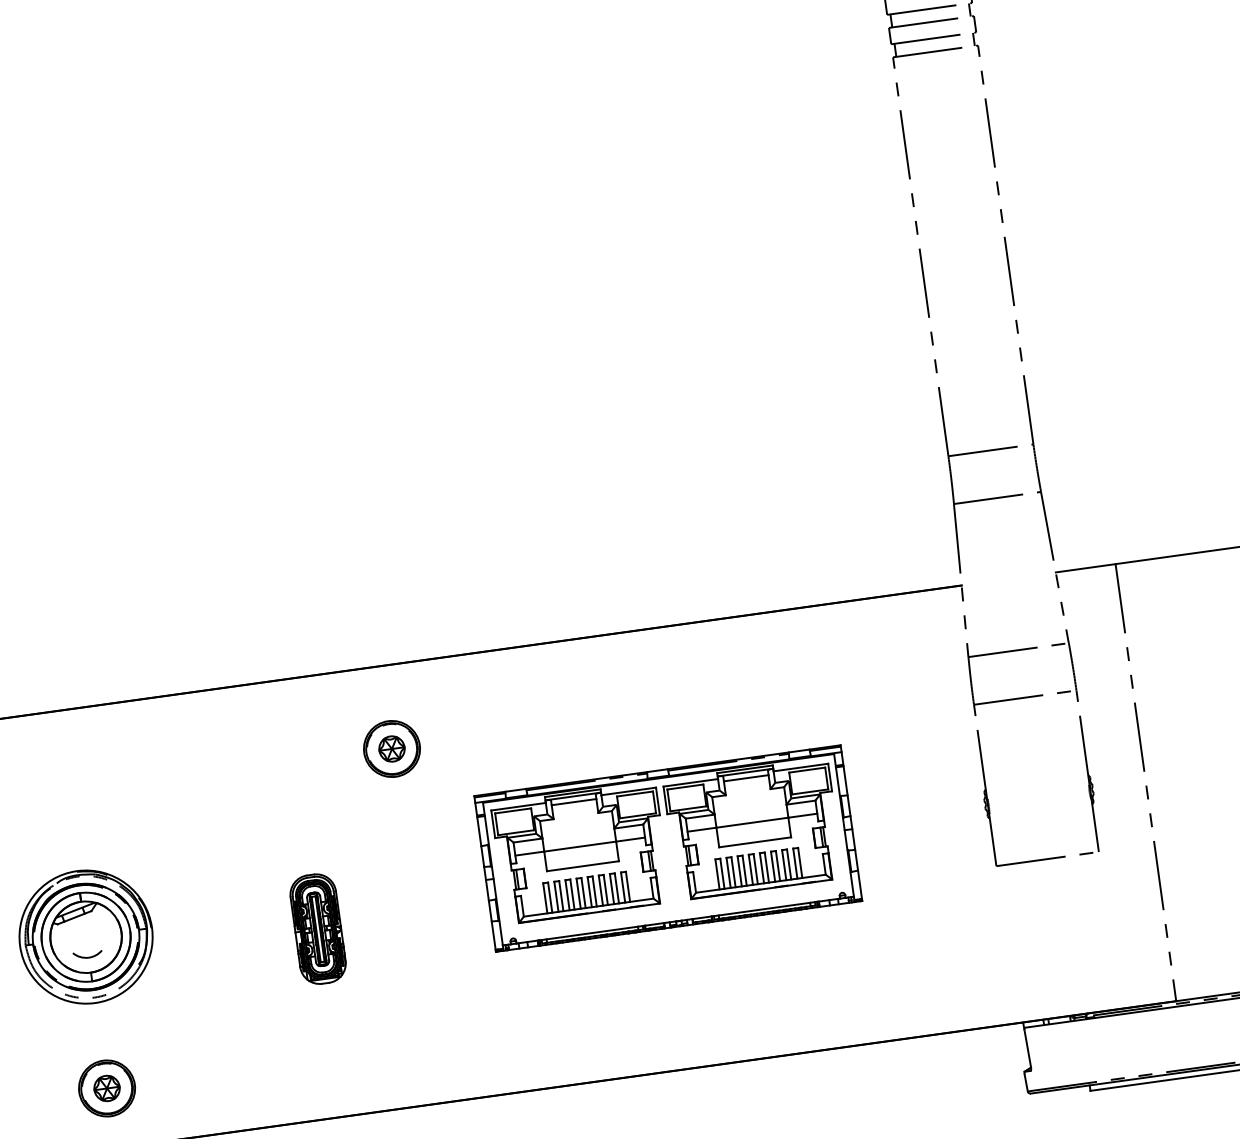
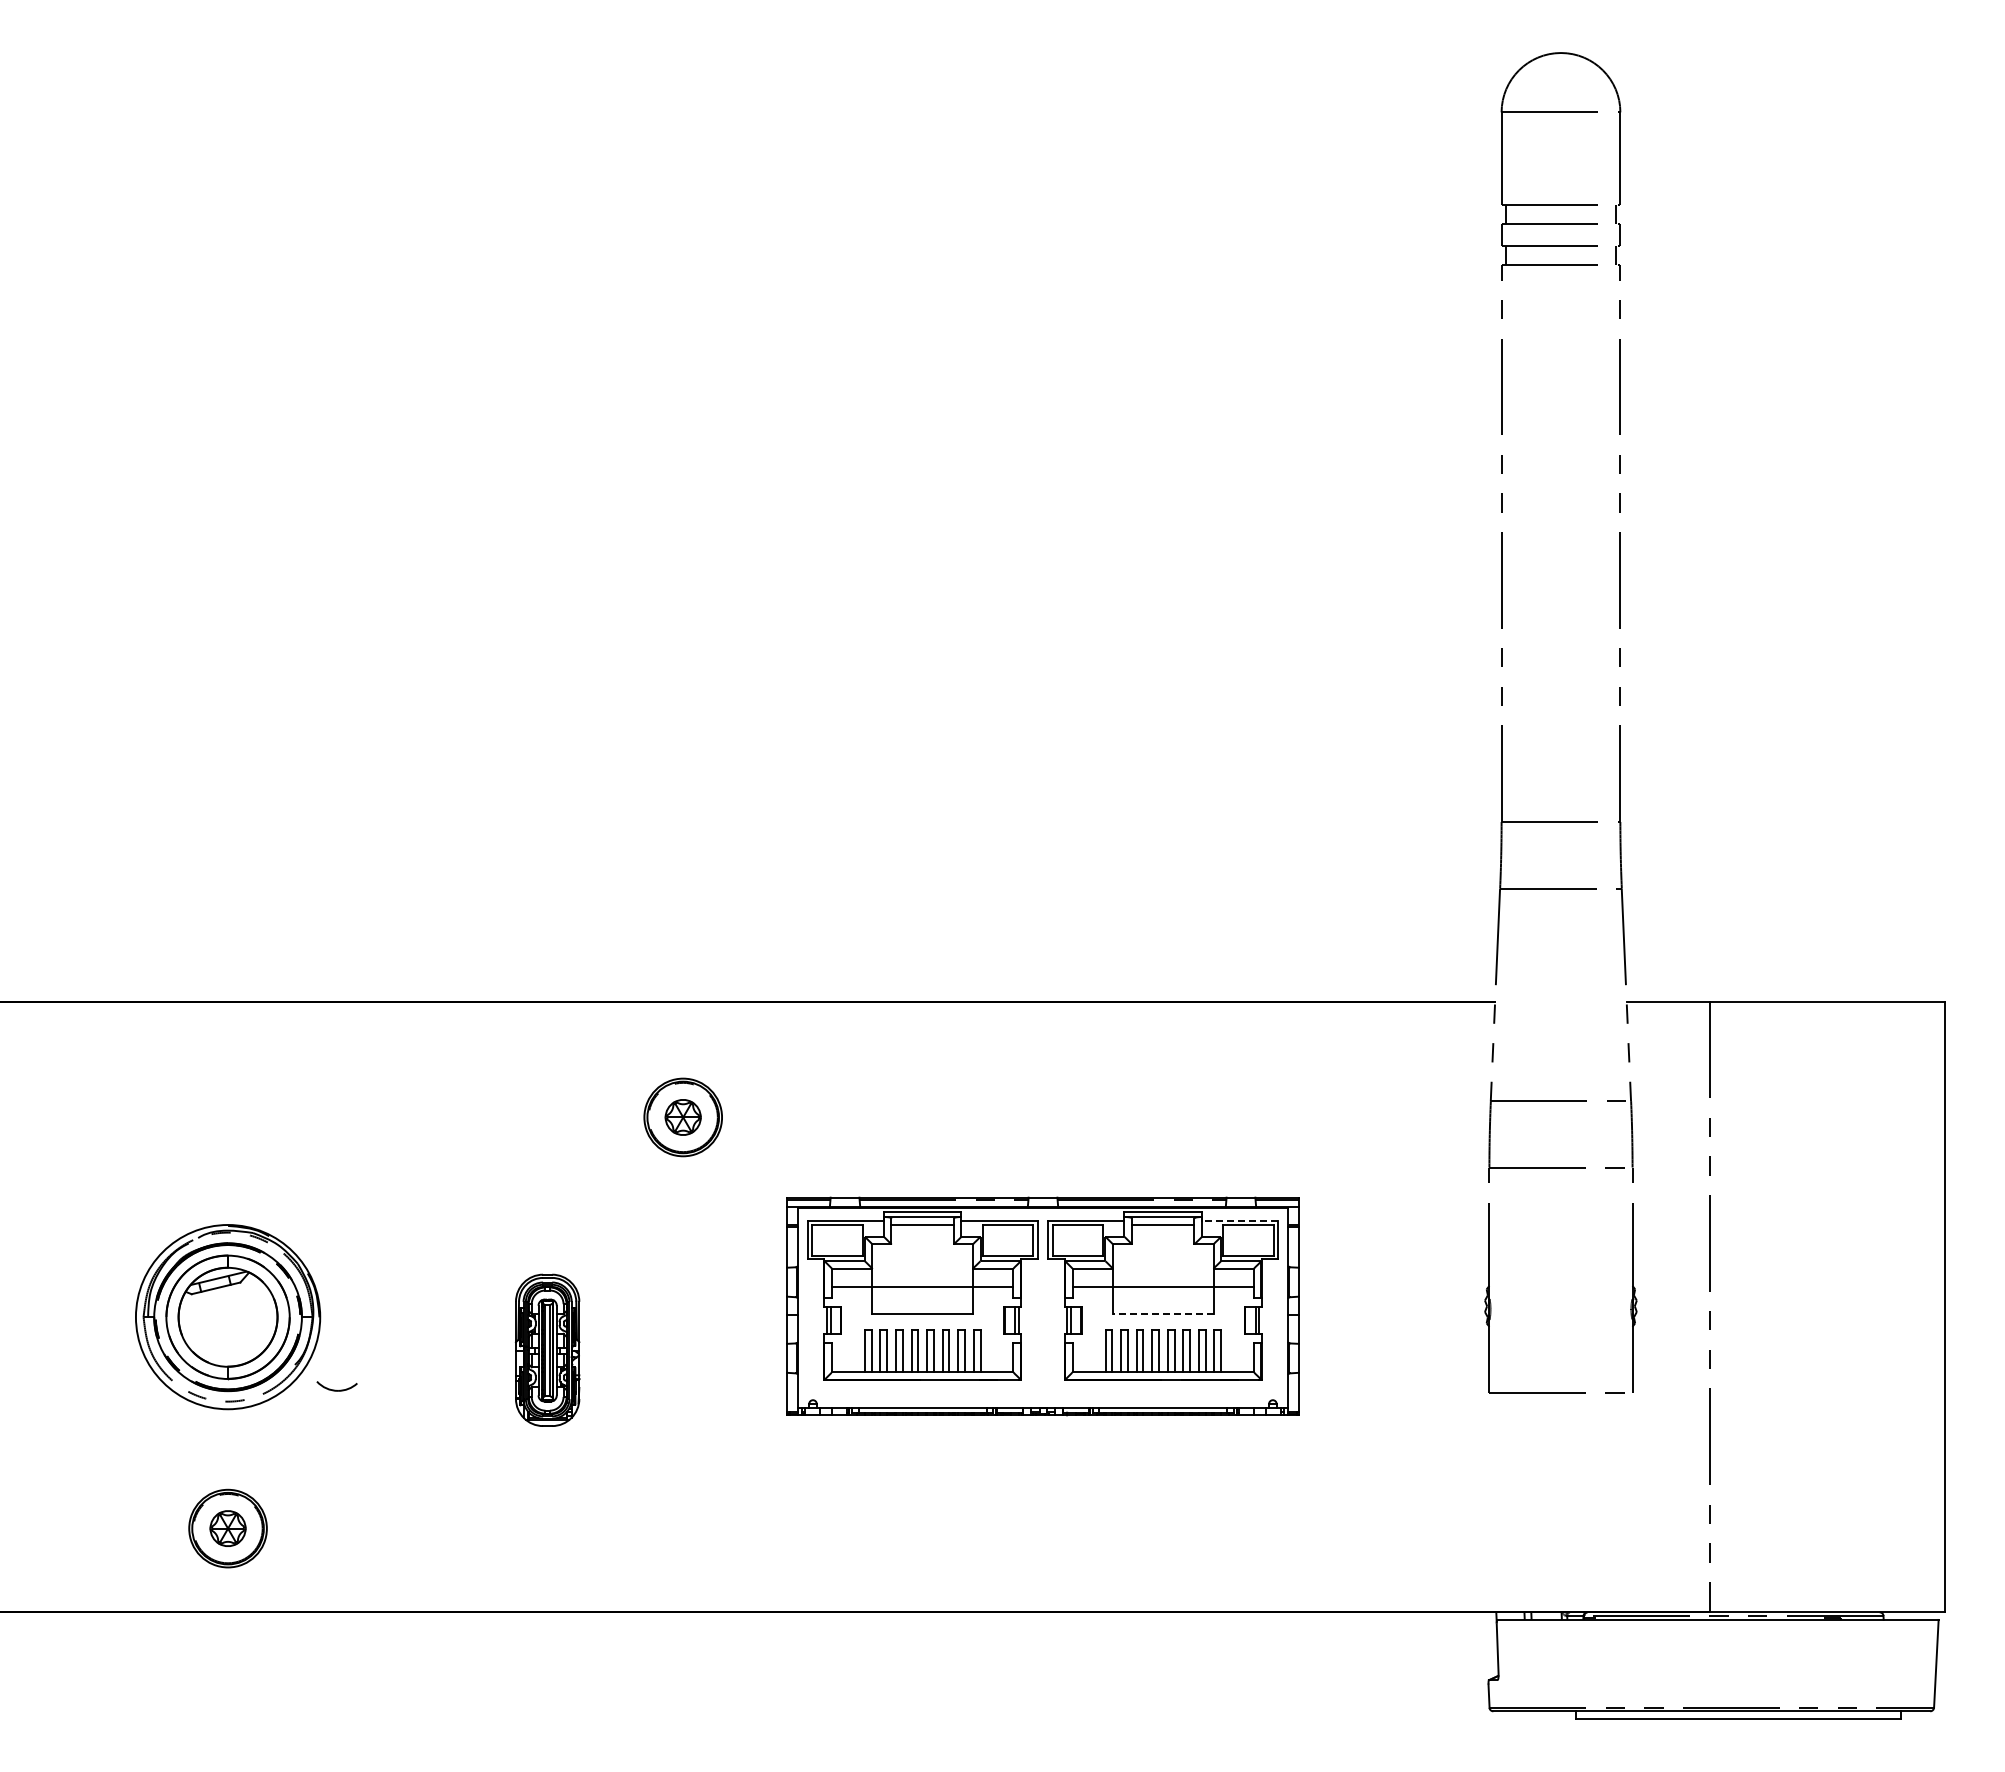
line: (800, 767) -> (1239, 1220), solid -> dashed
line: (754, 842) -> (1162, 1314), solid -> dashed
part: (87, 954) -> (336, 1386), moved

